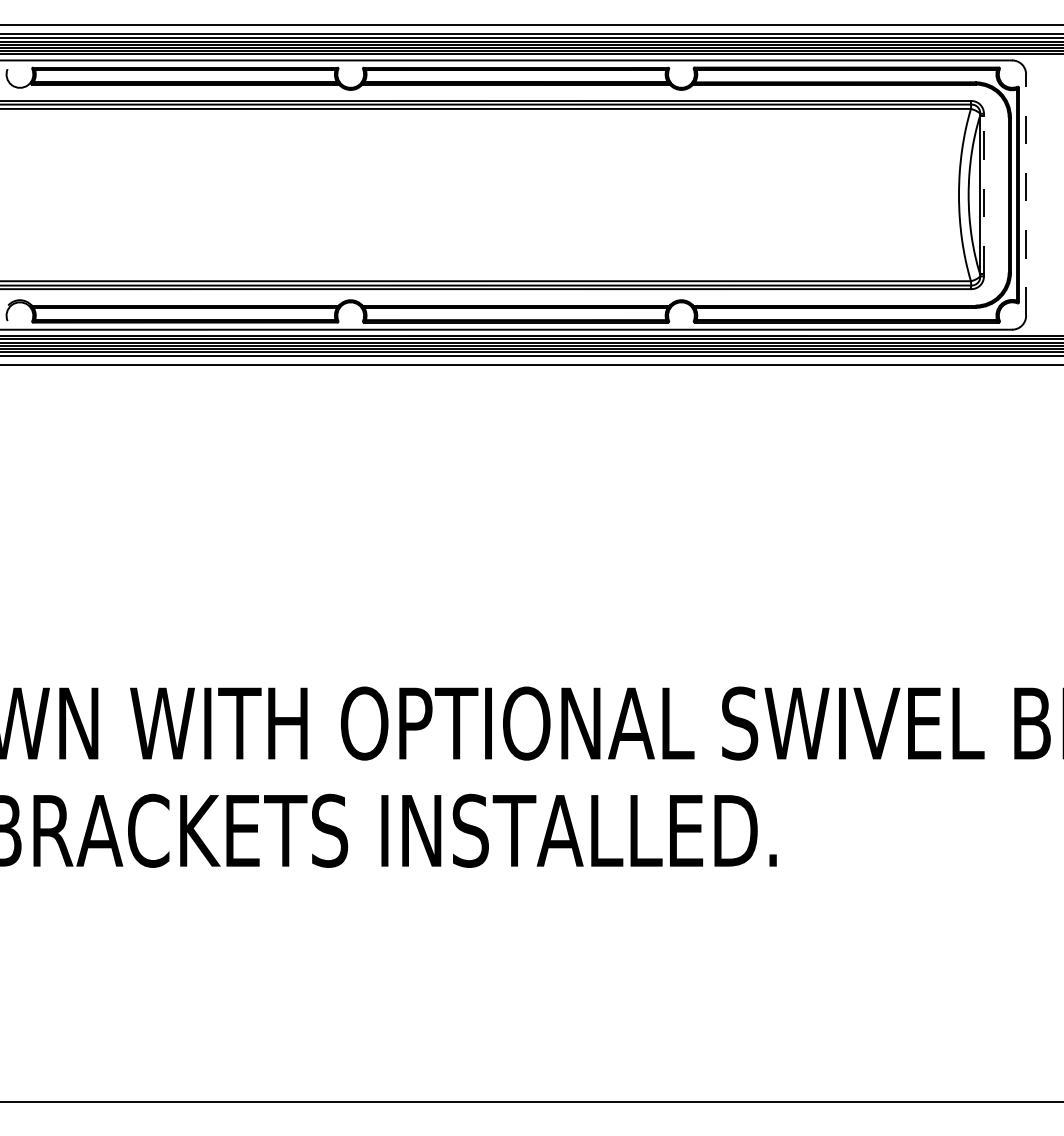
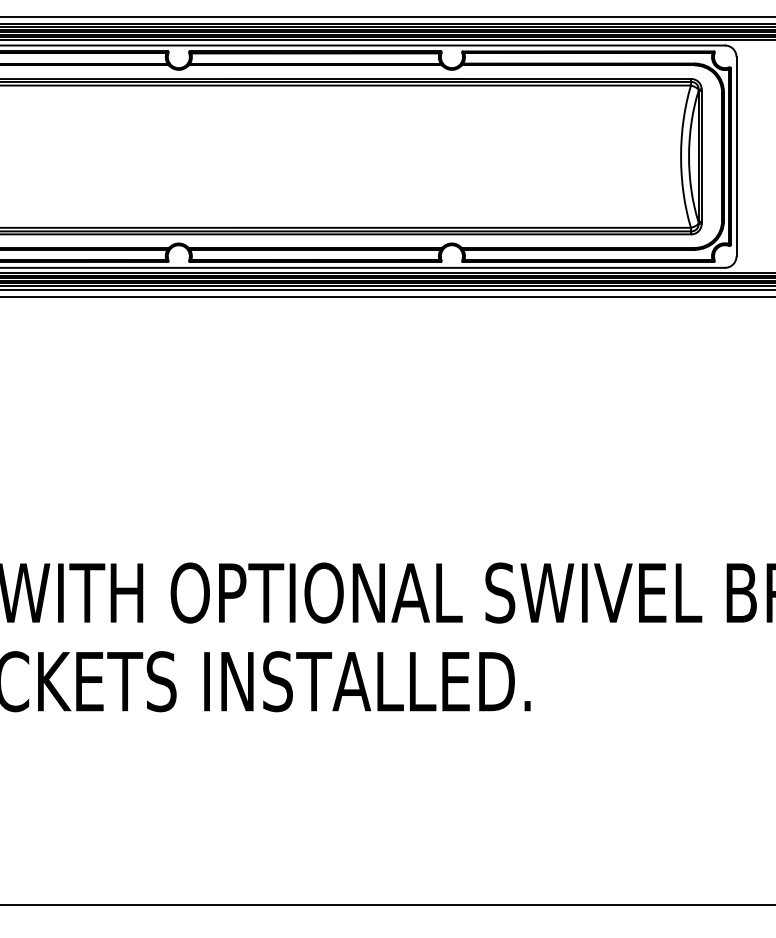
line: (984, 194) -> (702, 156), dashed -> solid
line: (1026, 195) -> (736, 157), dashed -> solid

